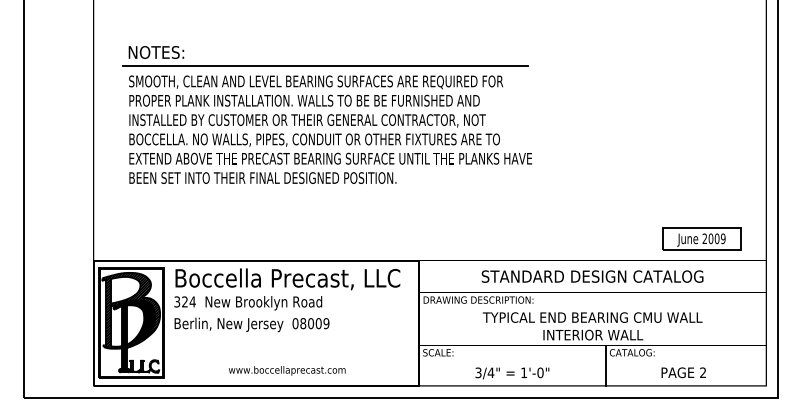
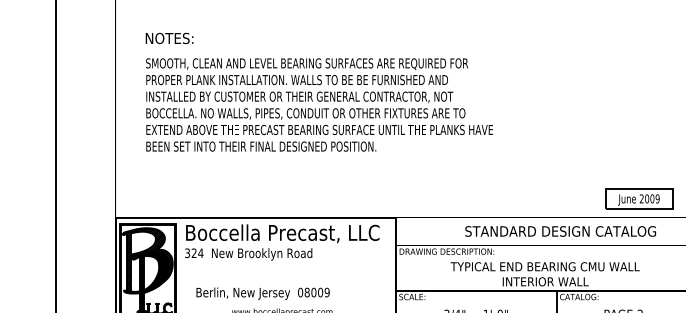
line: (324, 65) -> (314, 49), removed
text: (592, 276) -> (560, 231), moved
text: (251, 324) -> (262, 293), moved

